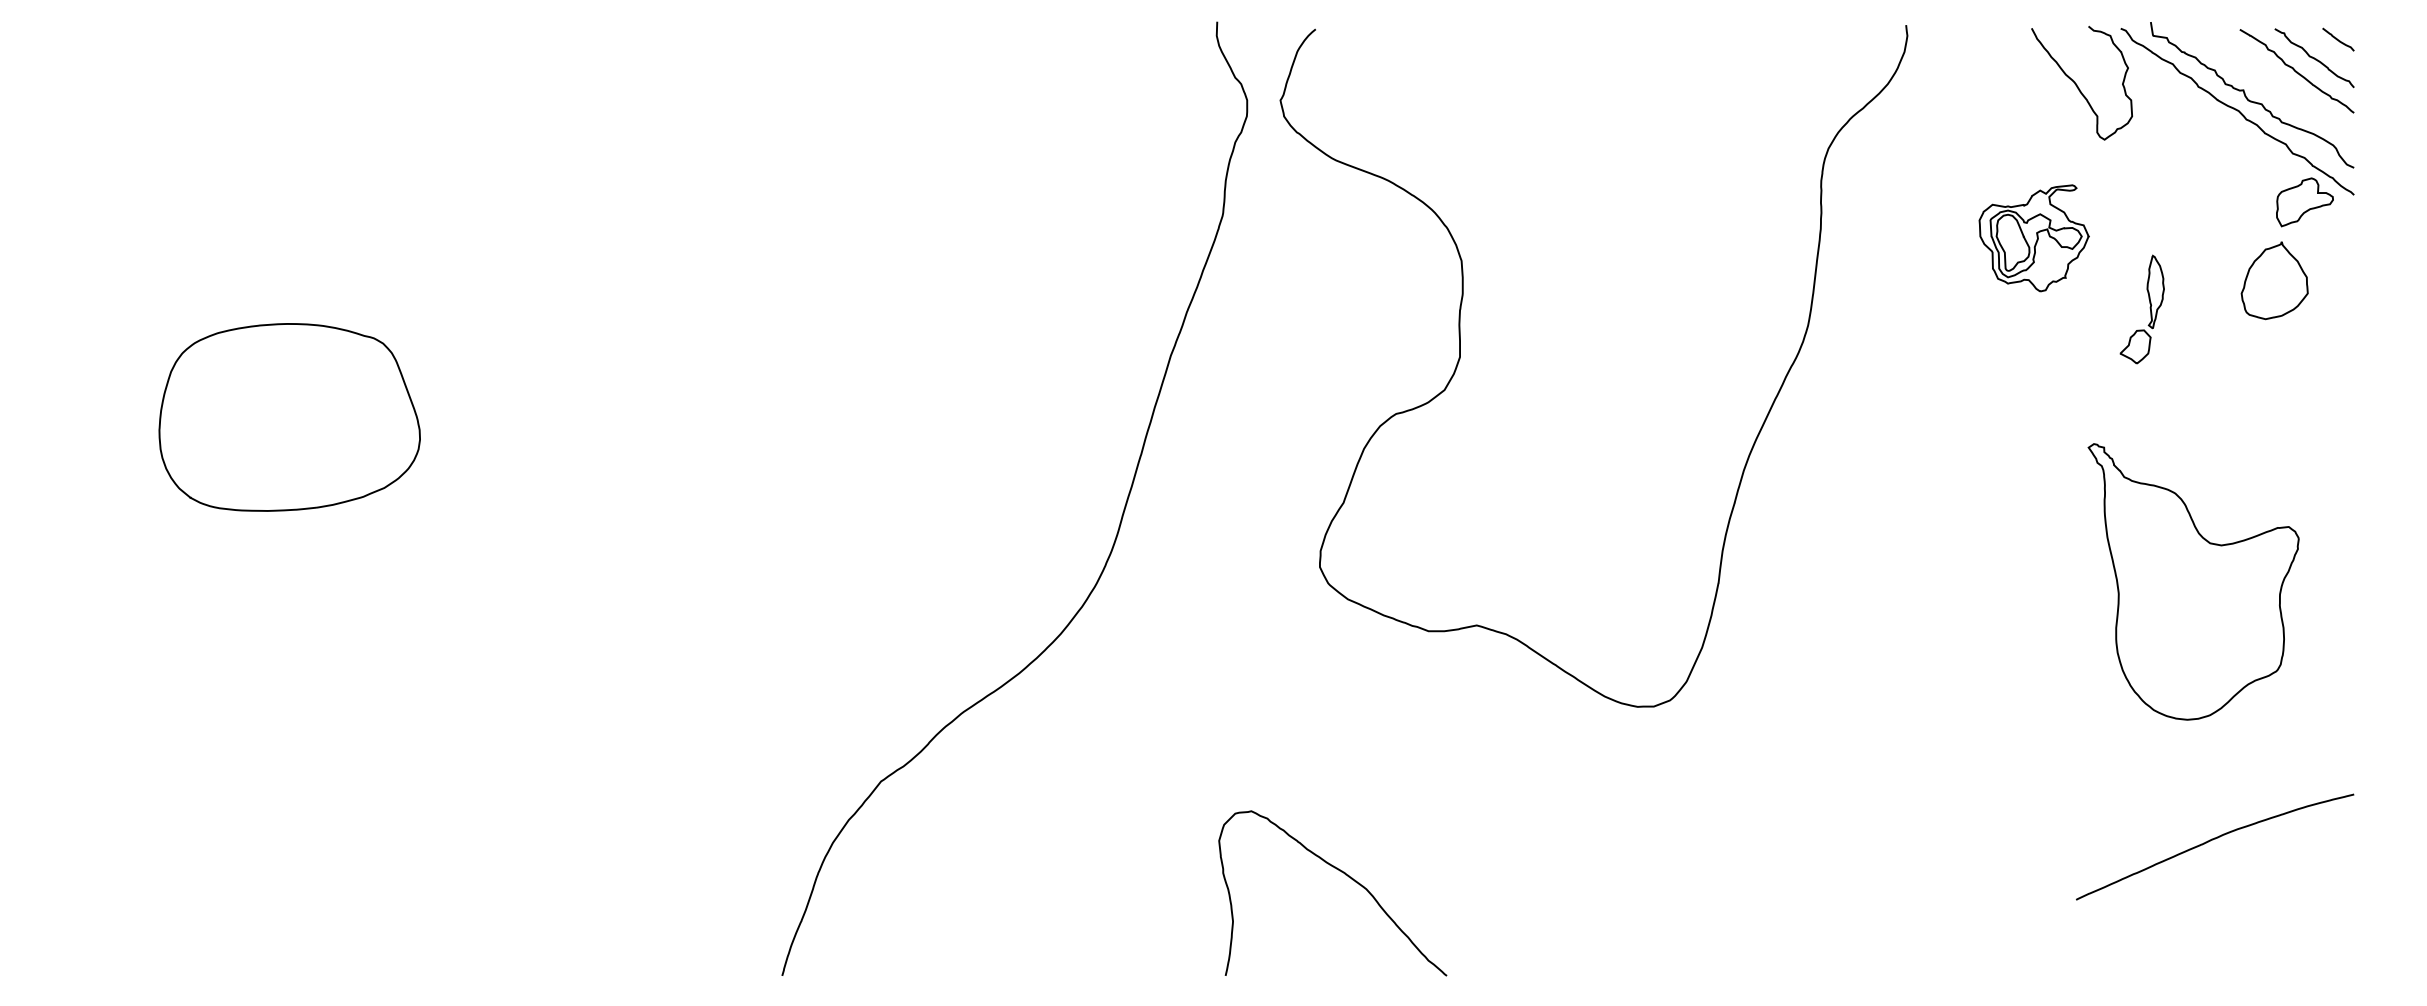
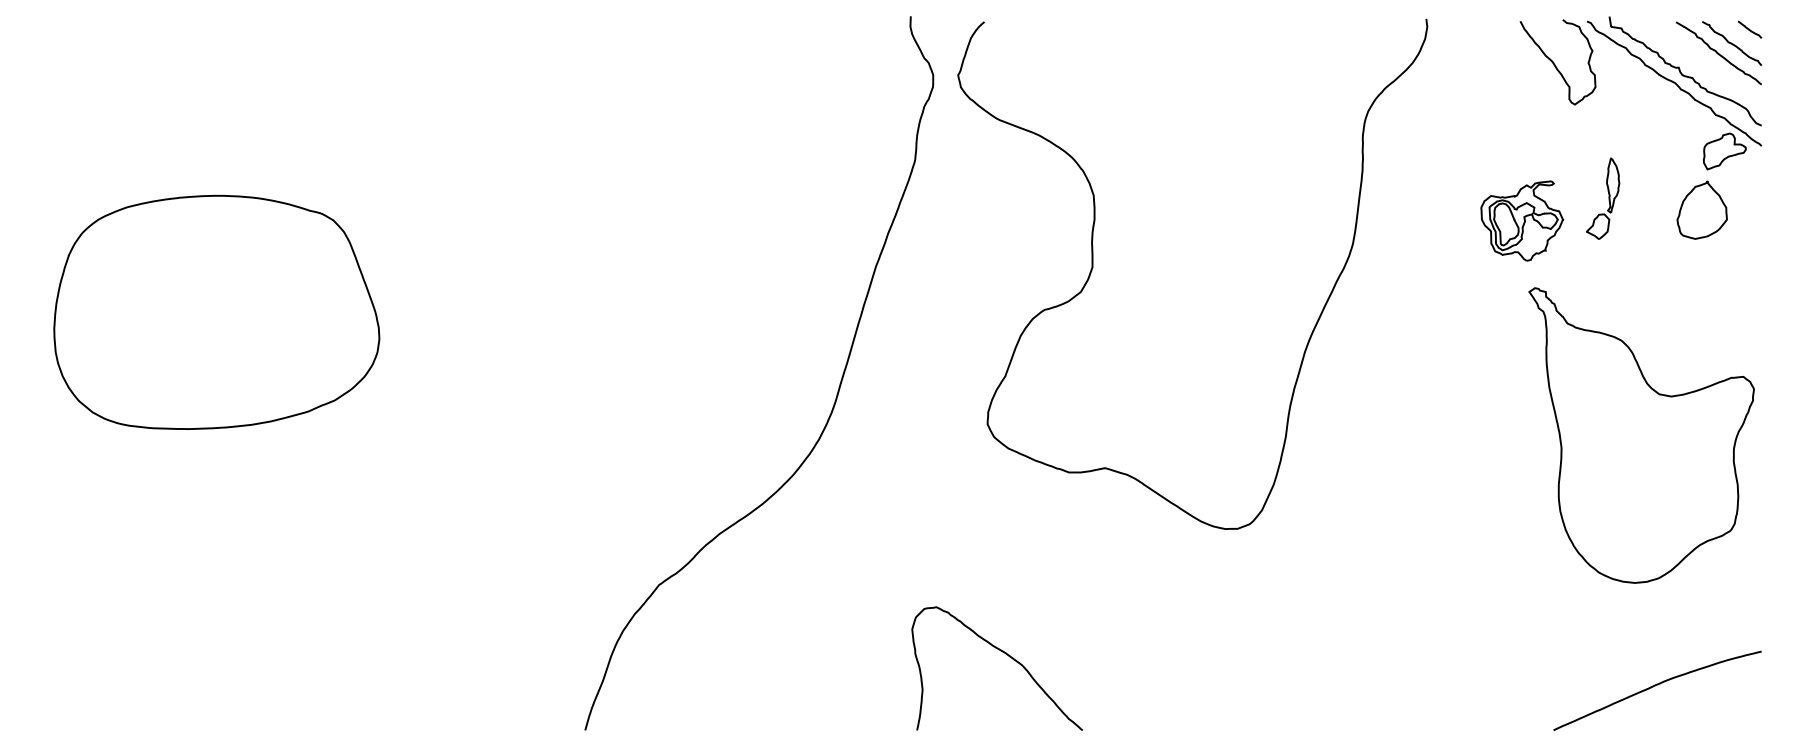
part: (2033, 238) -> (1521, 221), moved
part: (2149, 308) -> (1608, 198), moved
part: (289, 417) -> (216, 312), size x1.67
part: (2193, 581) -> (1641, 435), size x1.43
curve: (2213, 840) -> (1656, 685), moved

